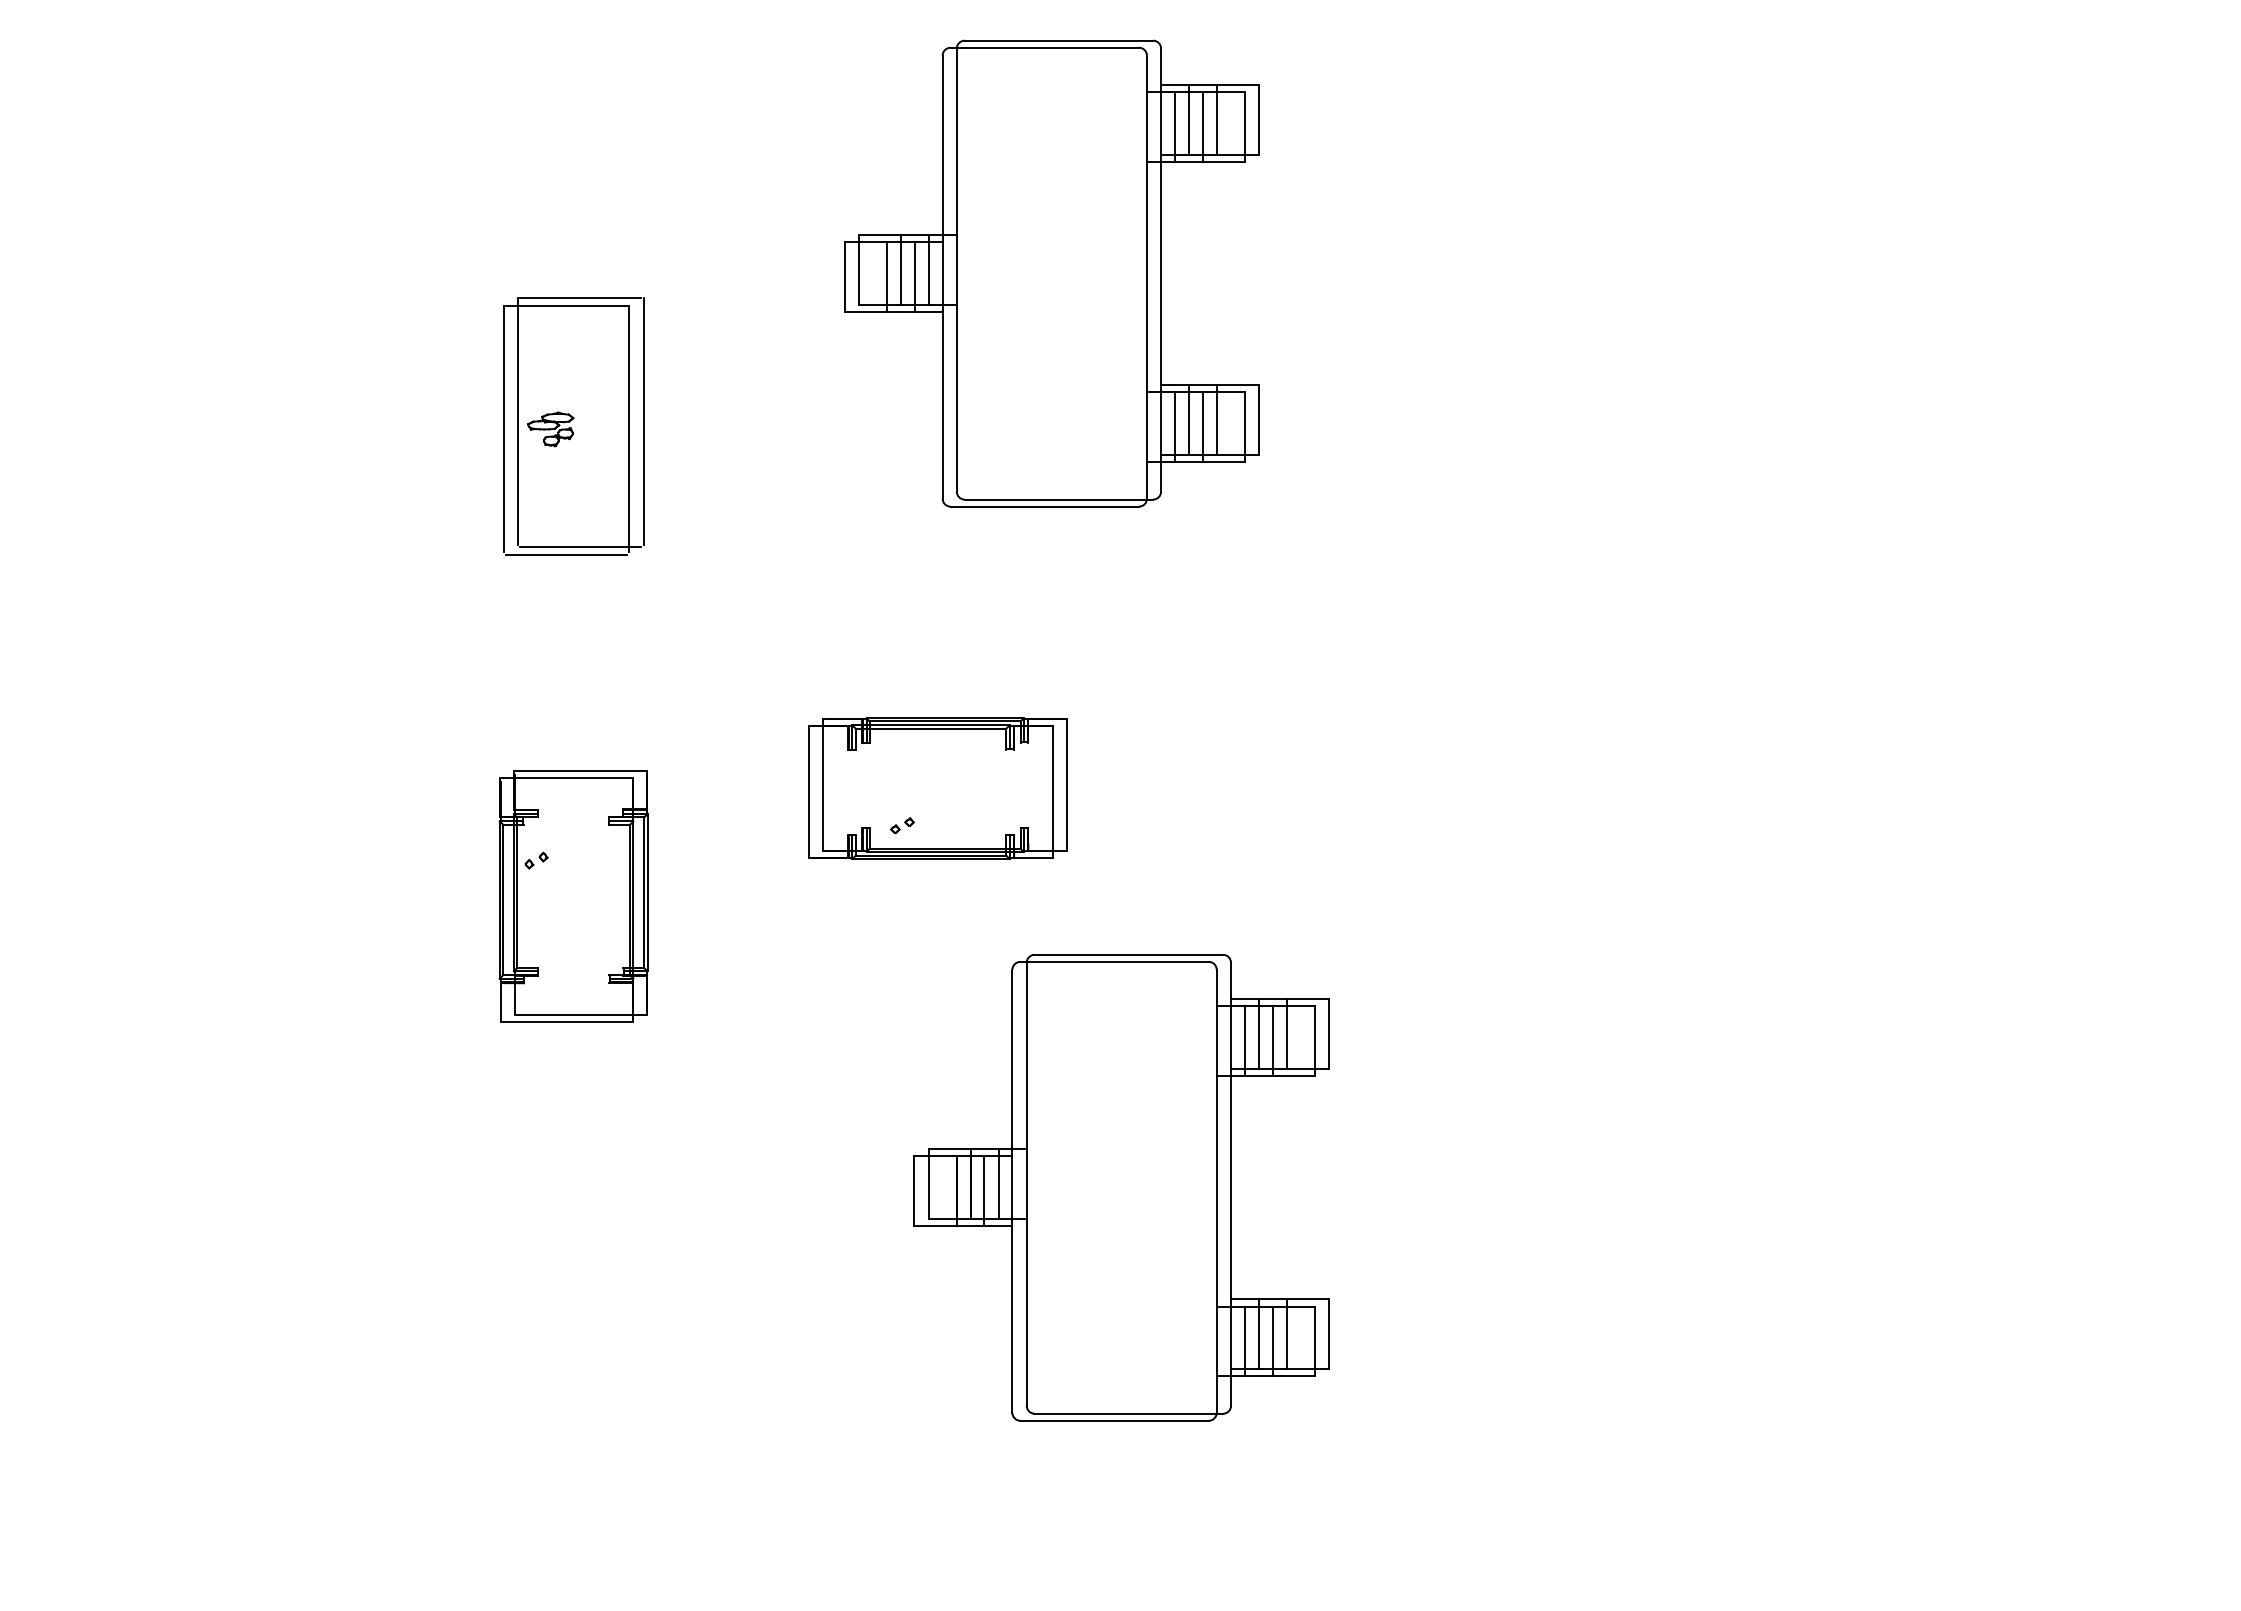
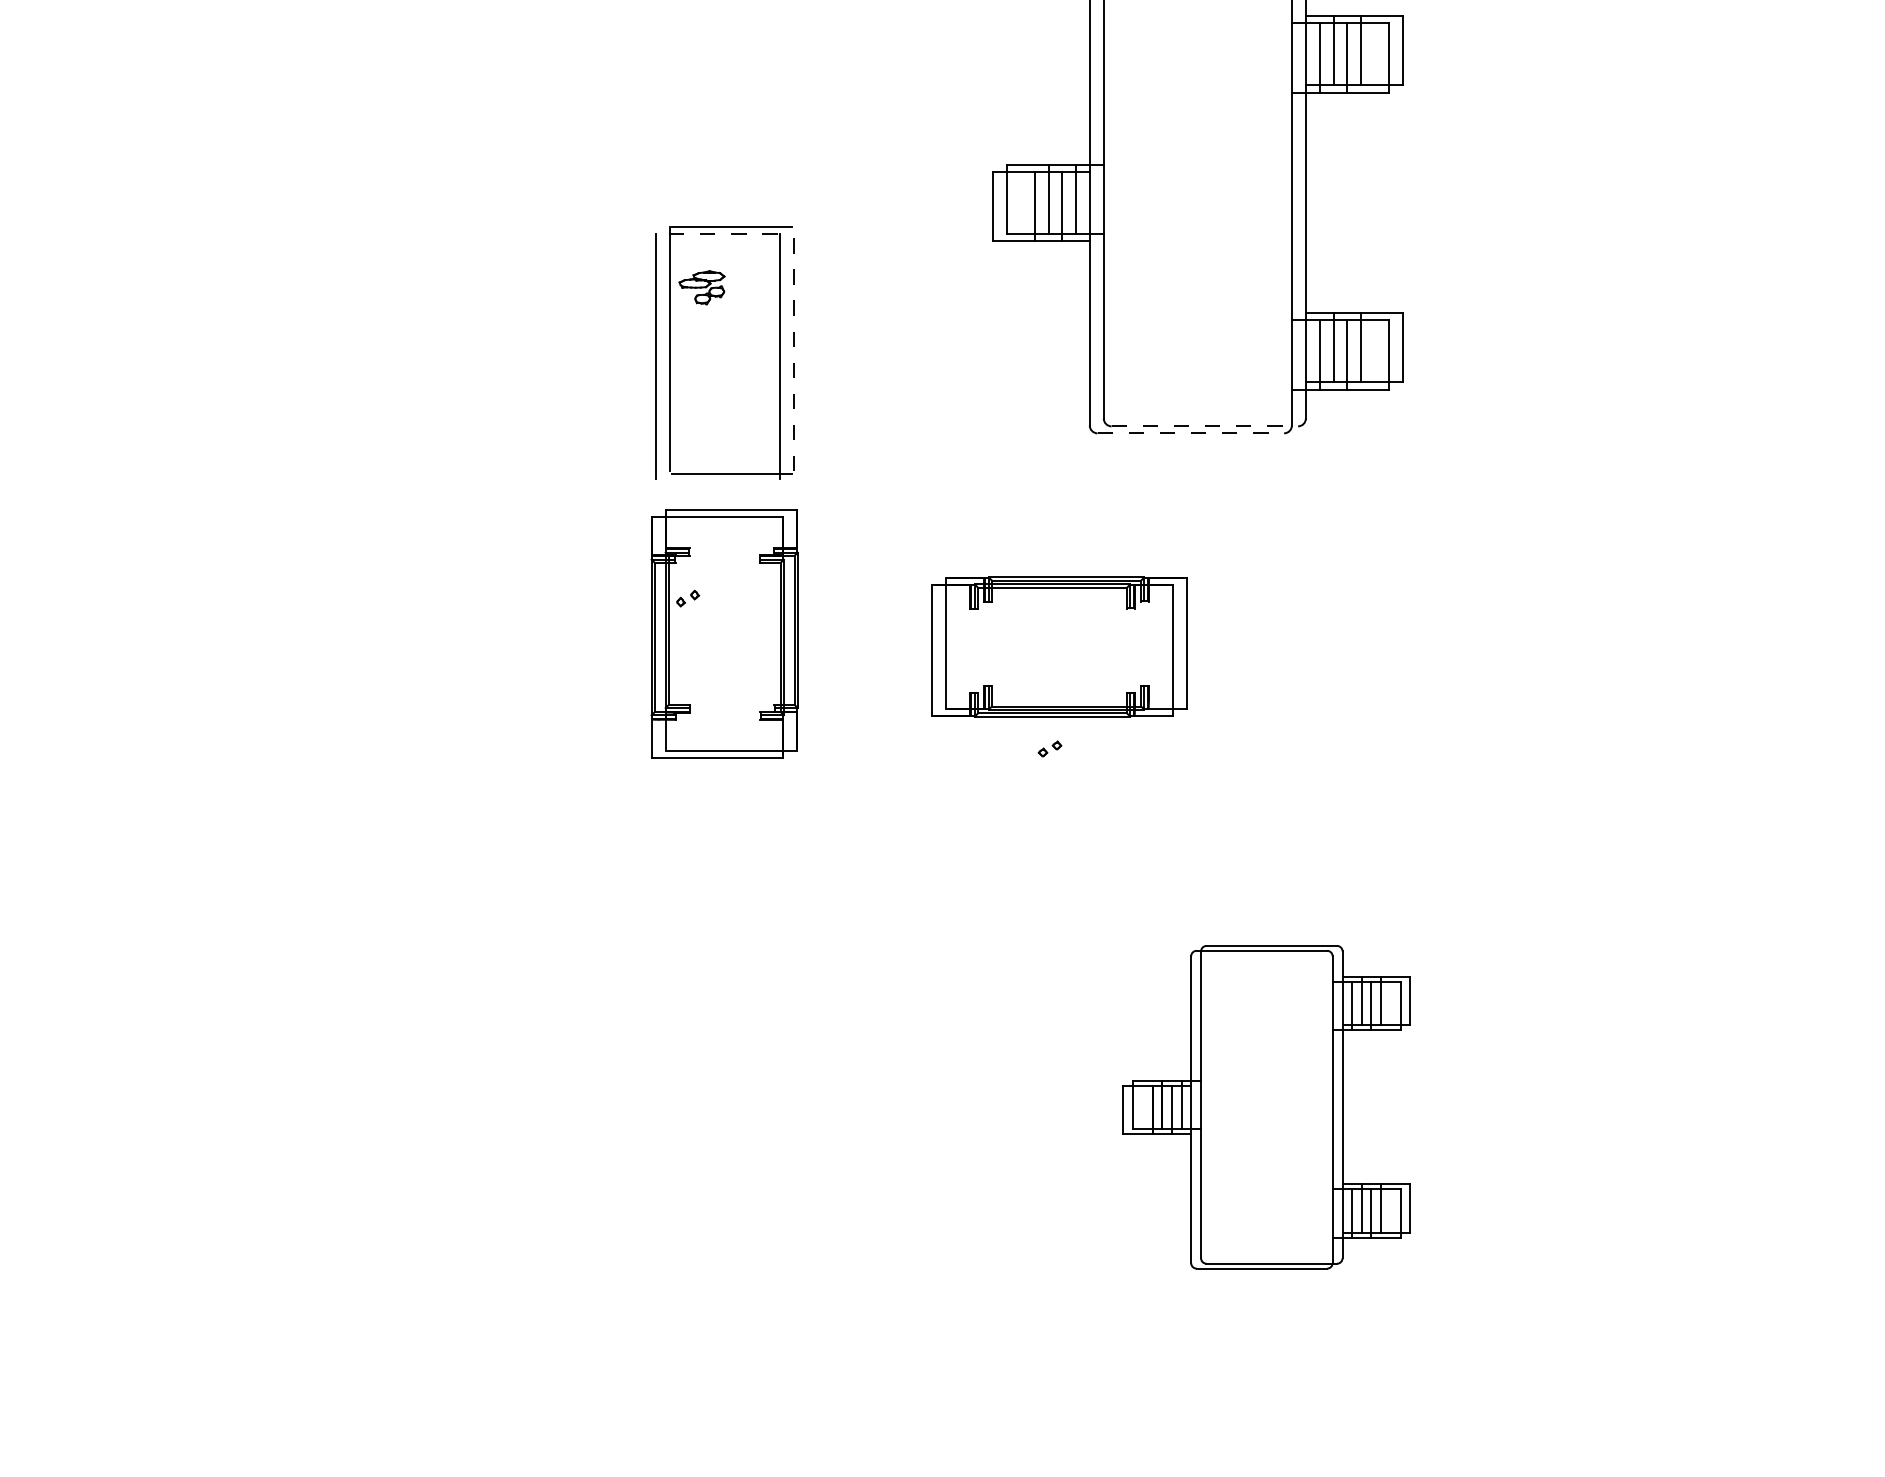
line: (566, 305) -> (717, 234), solid -> dashed
line: (643, 421) -> (793, 349), solid -> dashed
part: (550, 429) -> (701, 287), moved
line: (1059, 499) -> (1205, 426), solid -> dashed
line: (1045, 506) -> (1191, 433), solid -> dashed
line: (566, 554) -> (717, 480), removed
part: (937, 788) -> (1058, 646), moved
part: (573, 896) -> (724, 634), moved
part: (1121, 1187) -> (1266, 1106), size x0.7

